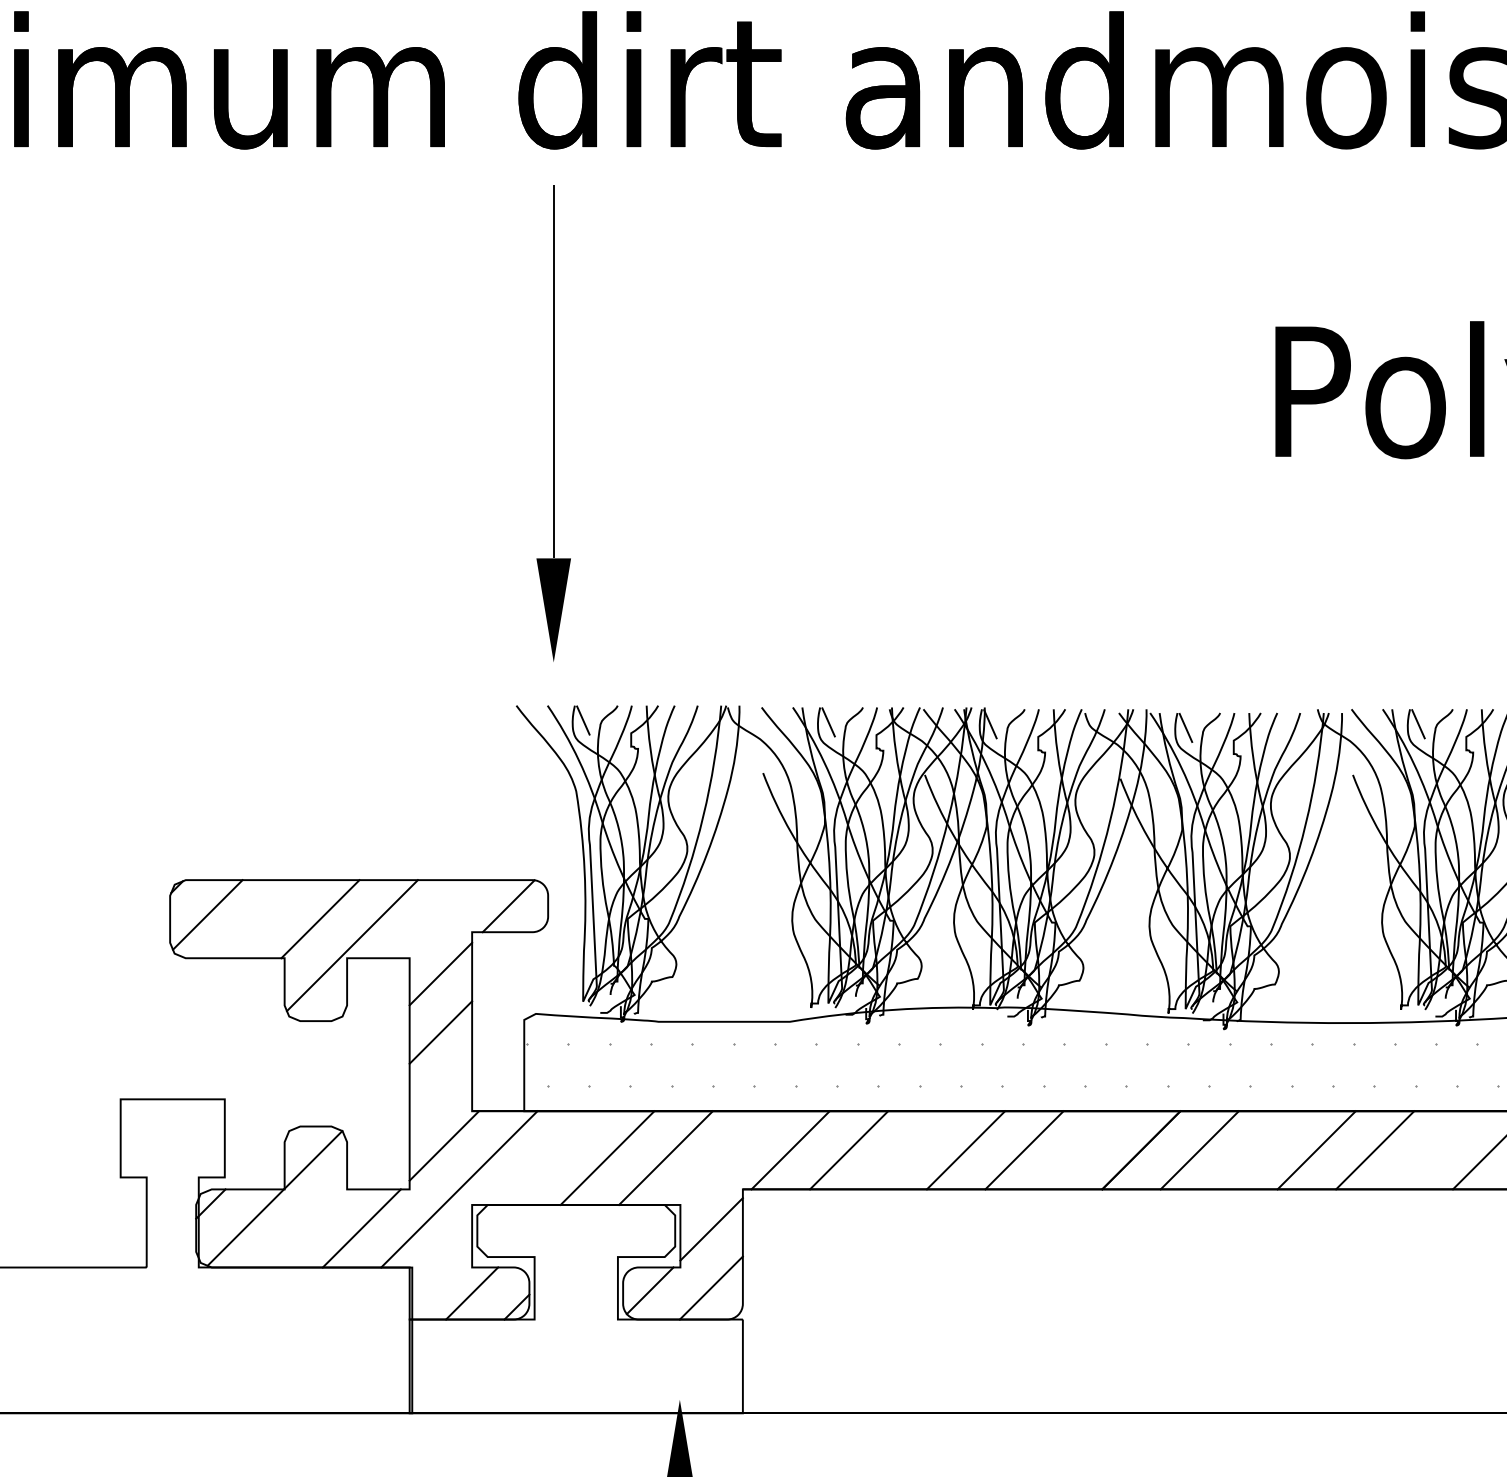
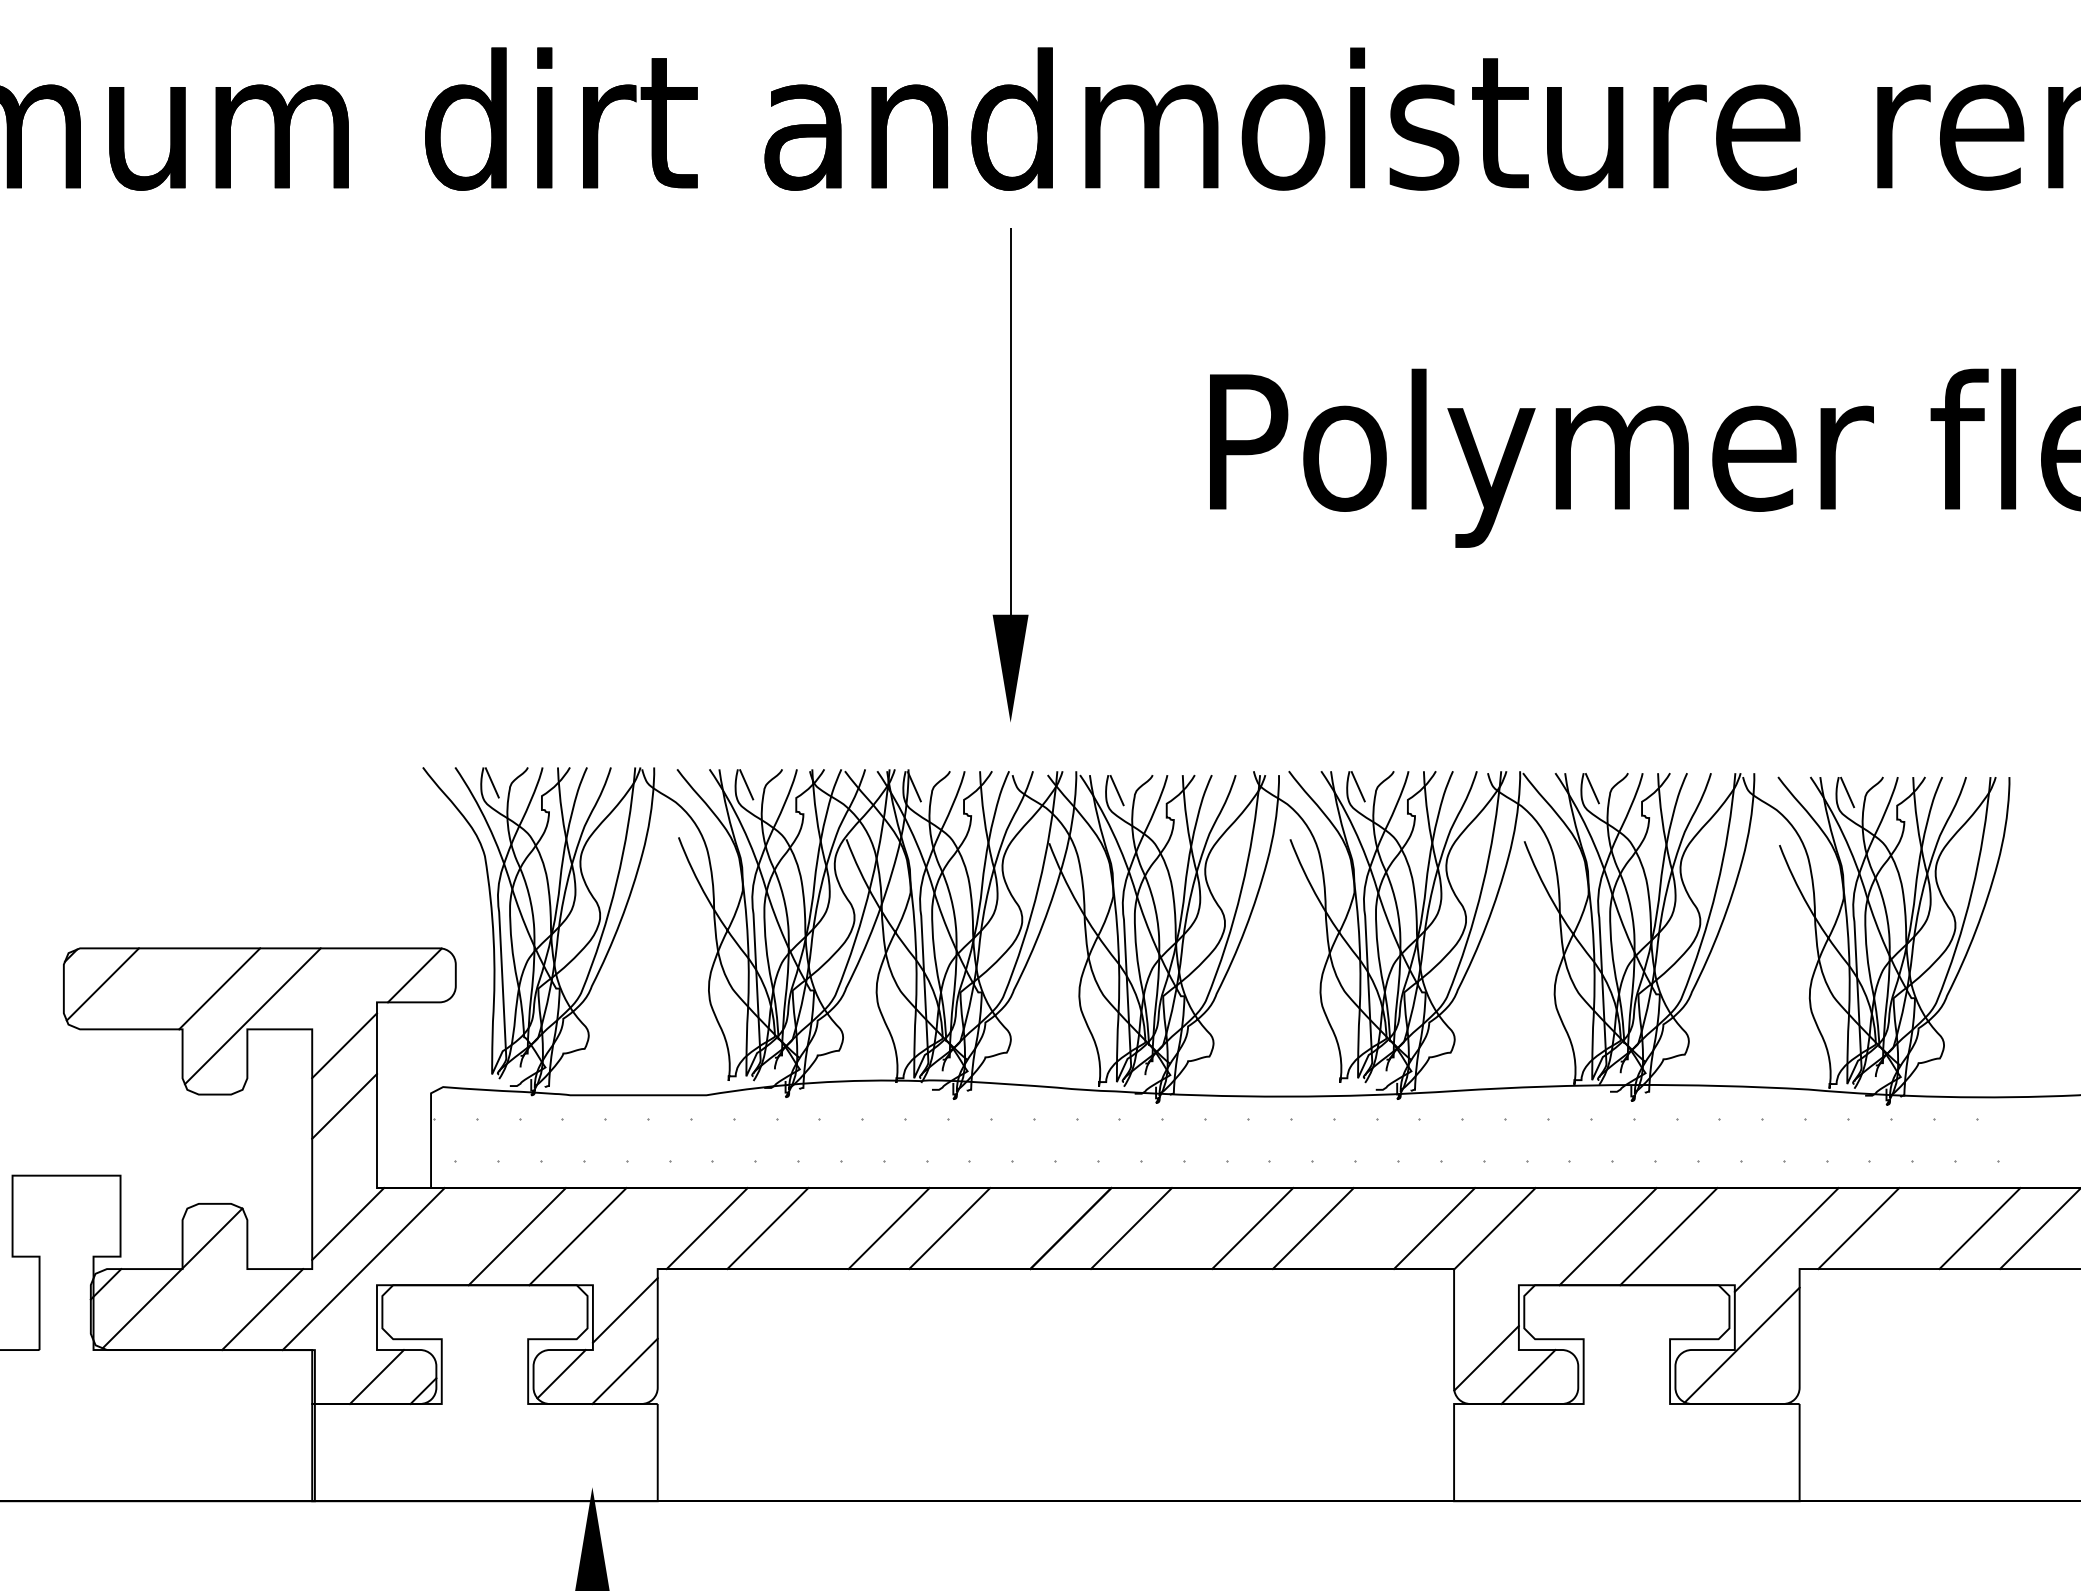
part: (553, 423) -> (1010, 474), moved

